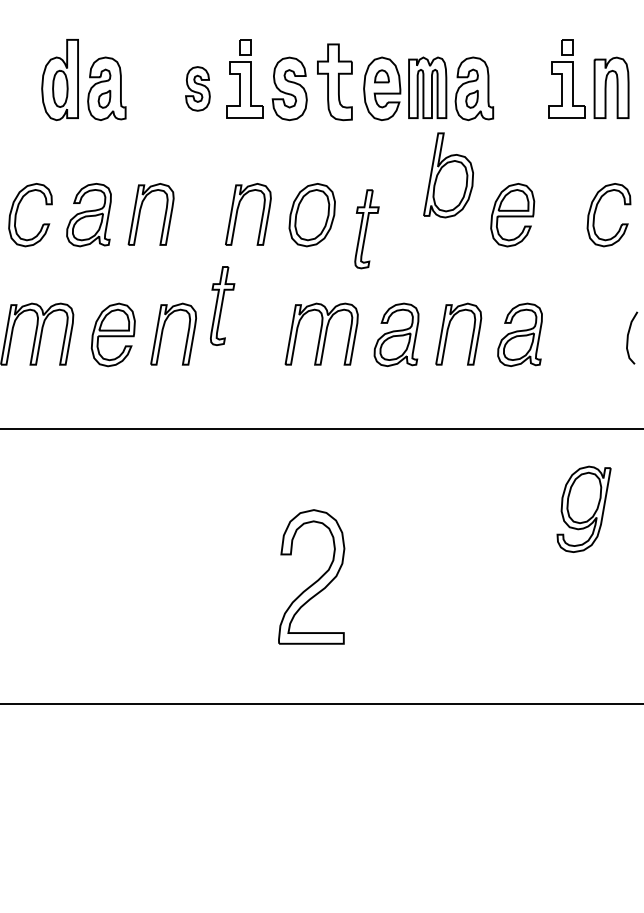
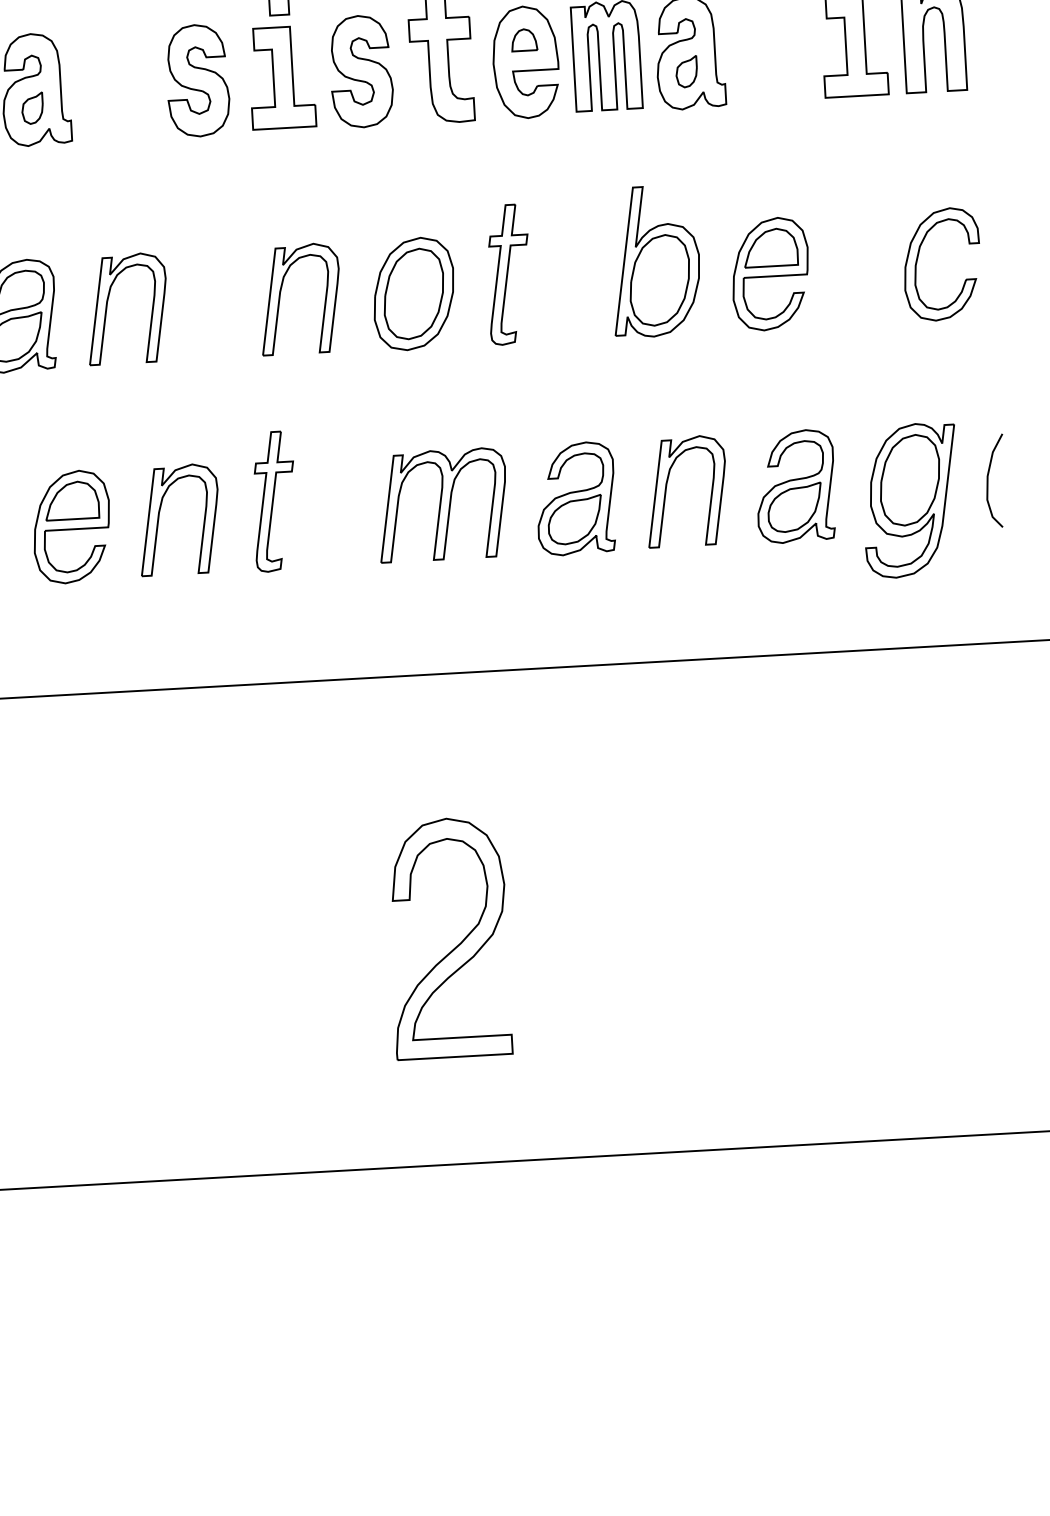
part: (197, 88) -> (197, 80), size x1.43
part: (448, 175) -> (655, 261), moved
part: (366, 229) -> (507, 275), moved
part: (222, 305) -> (274, 500), moved
part: (583, 508) -> (909, 499), moved

